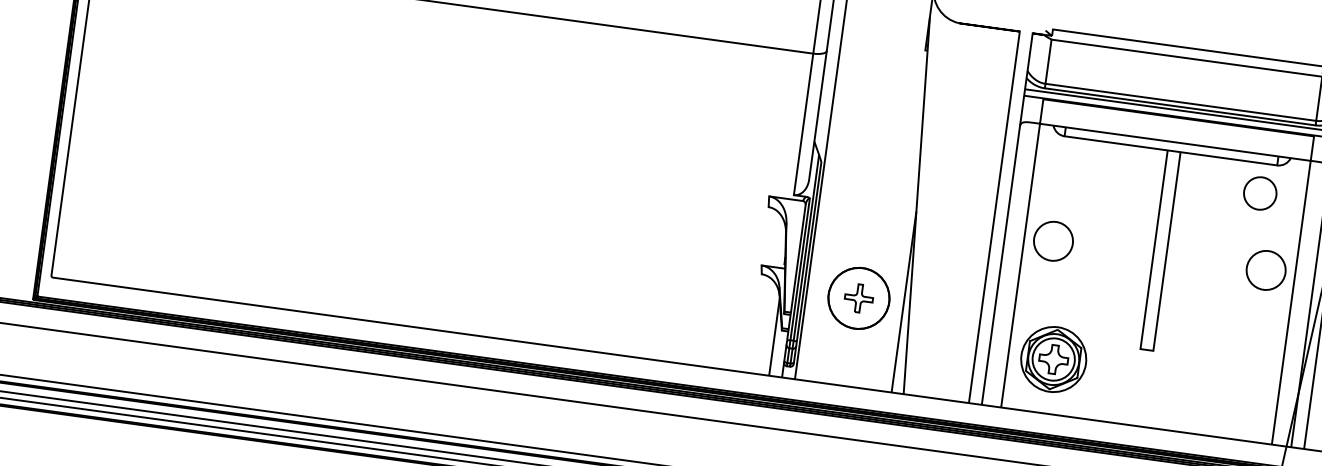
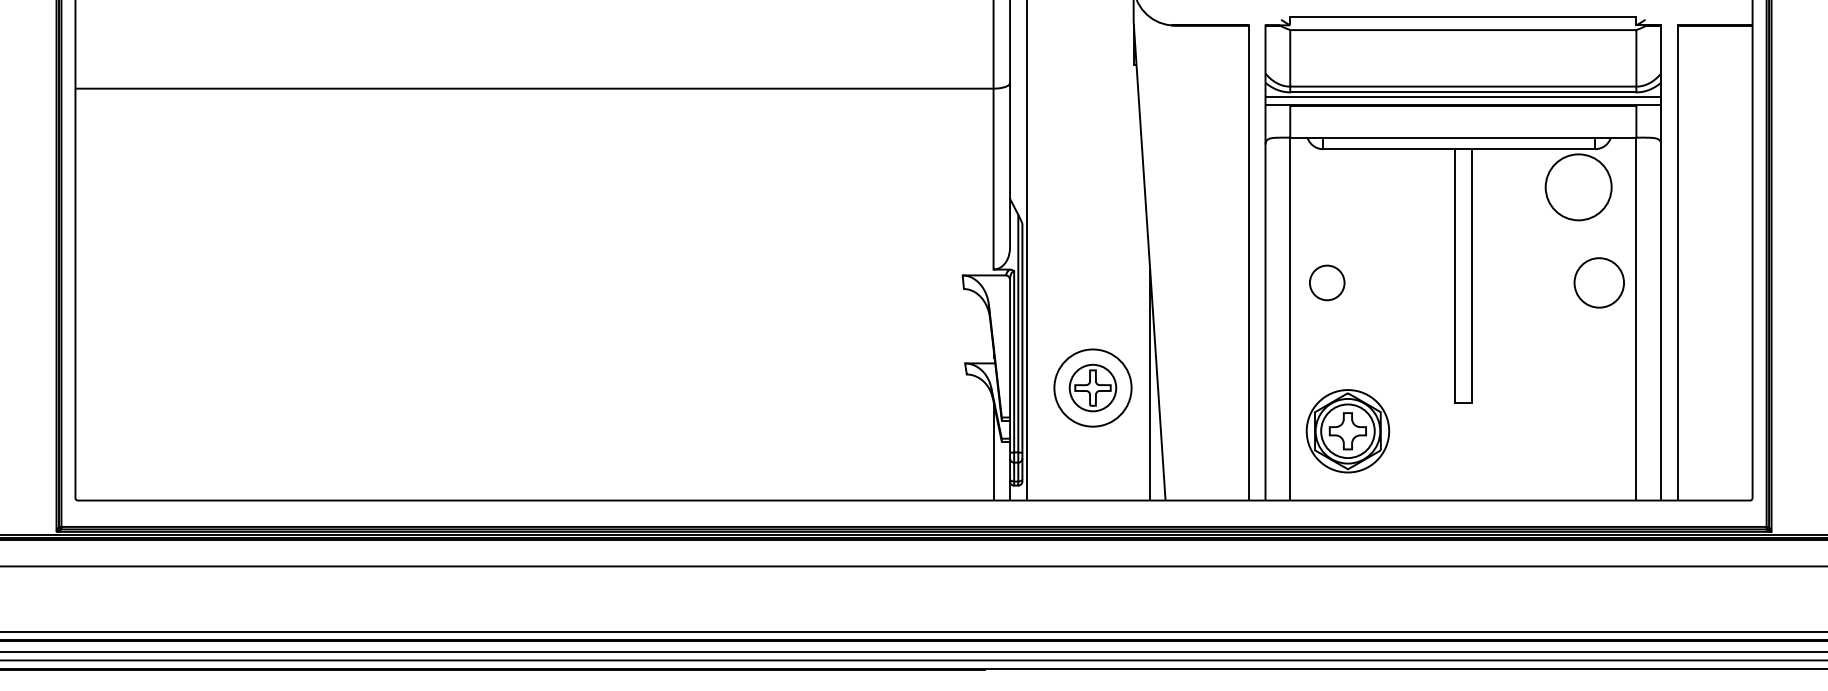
circle: (1260, 192) -> (1578, 186), size x1.6
circle: (1052, 240) -> (1326, 282), size x0.7
circle: (858, 297) -> (1092, 387), size x0.6

